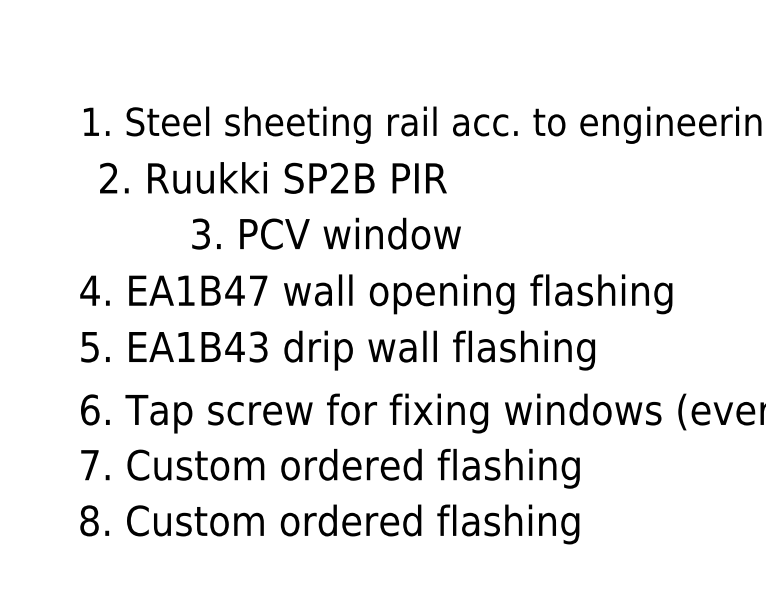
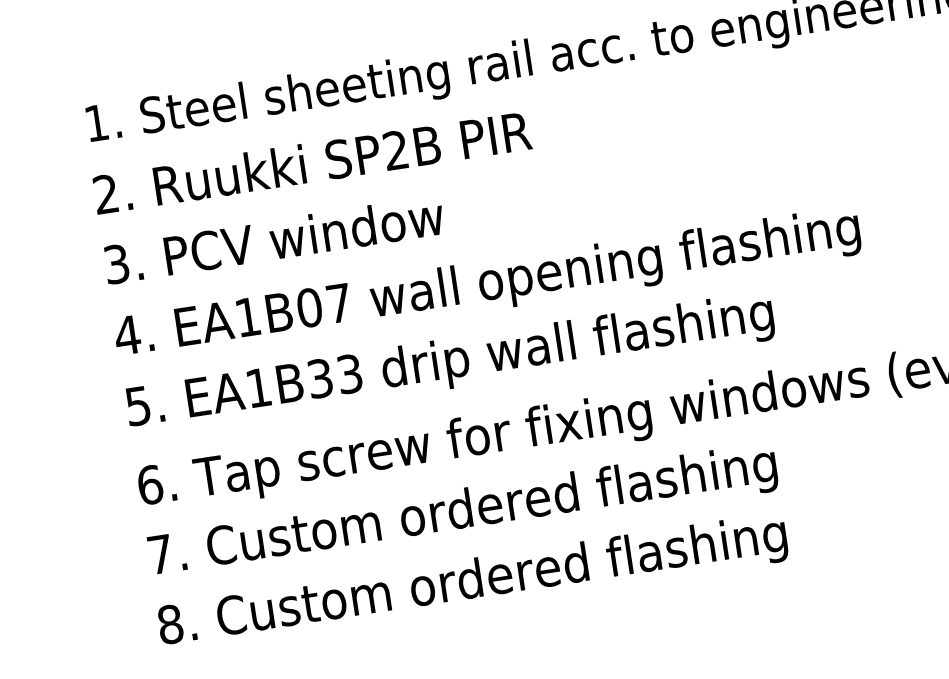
text: (273, 177) -> (312, 161), moved
text: (326, 233) -> (274, 239), moved
text: (234, 290) -> (308, 307), EA1B47 -> EA1B07
text: (234, 346) -> (319, 378), EA1B43 -> EA1B33

